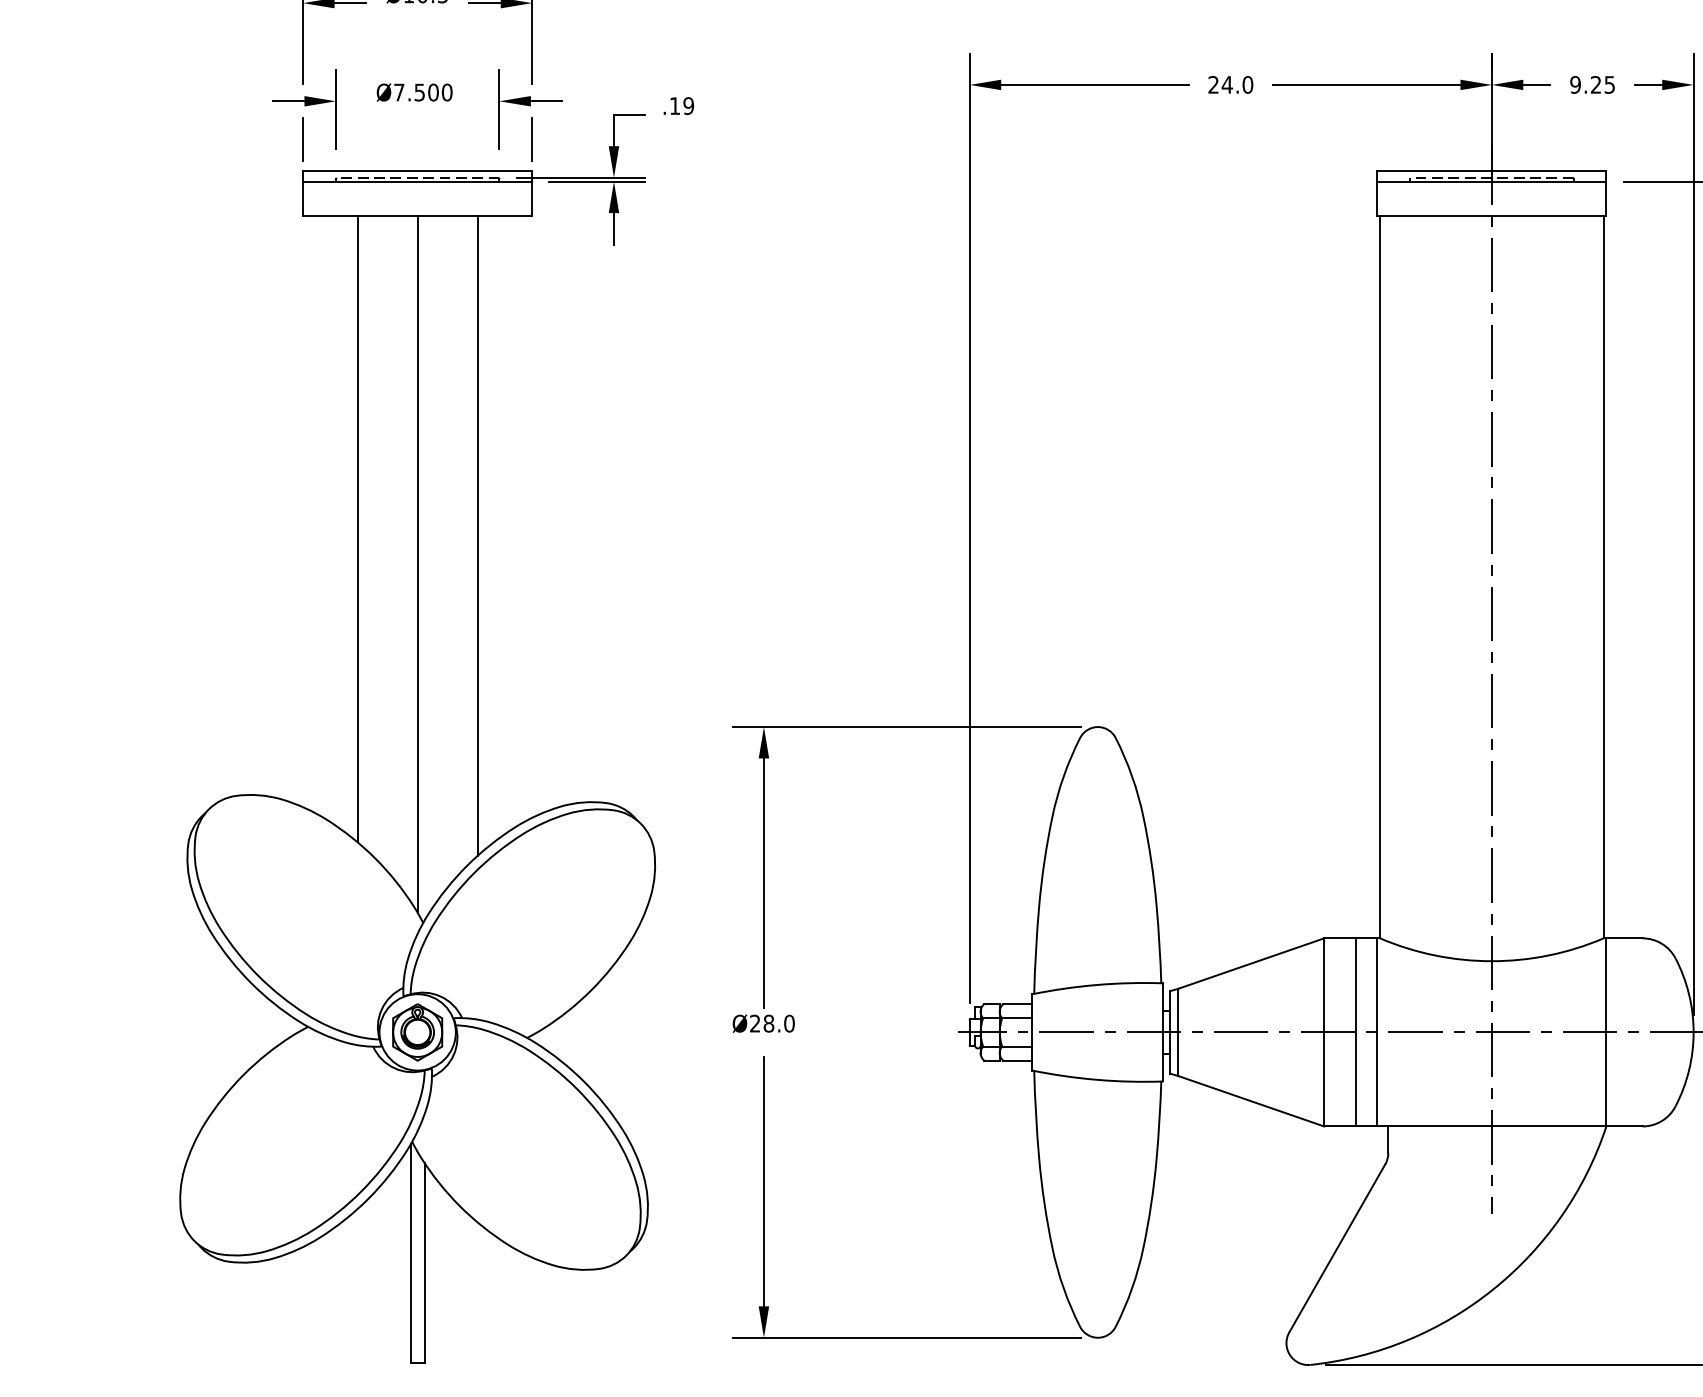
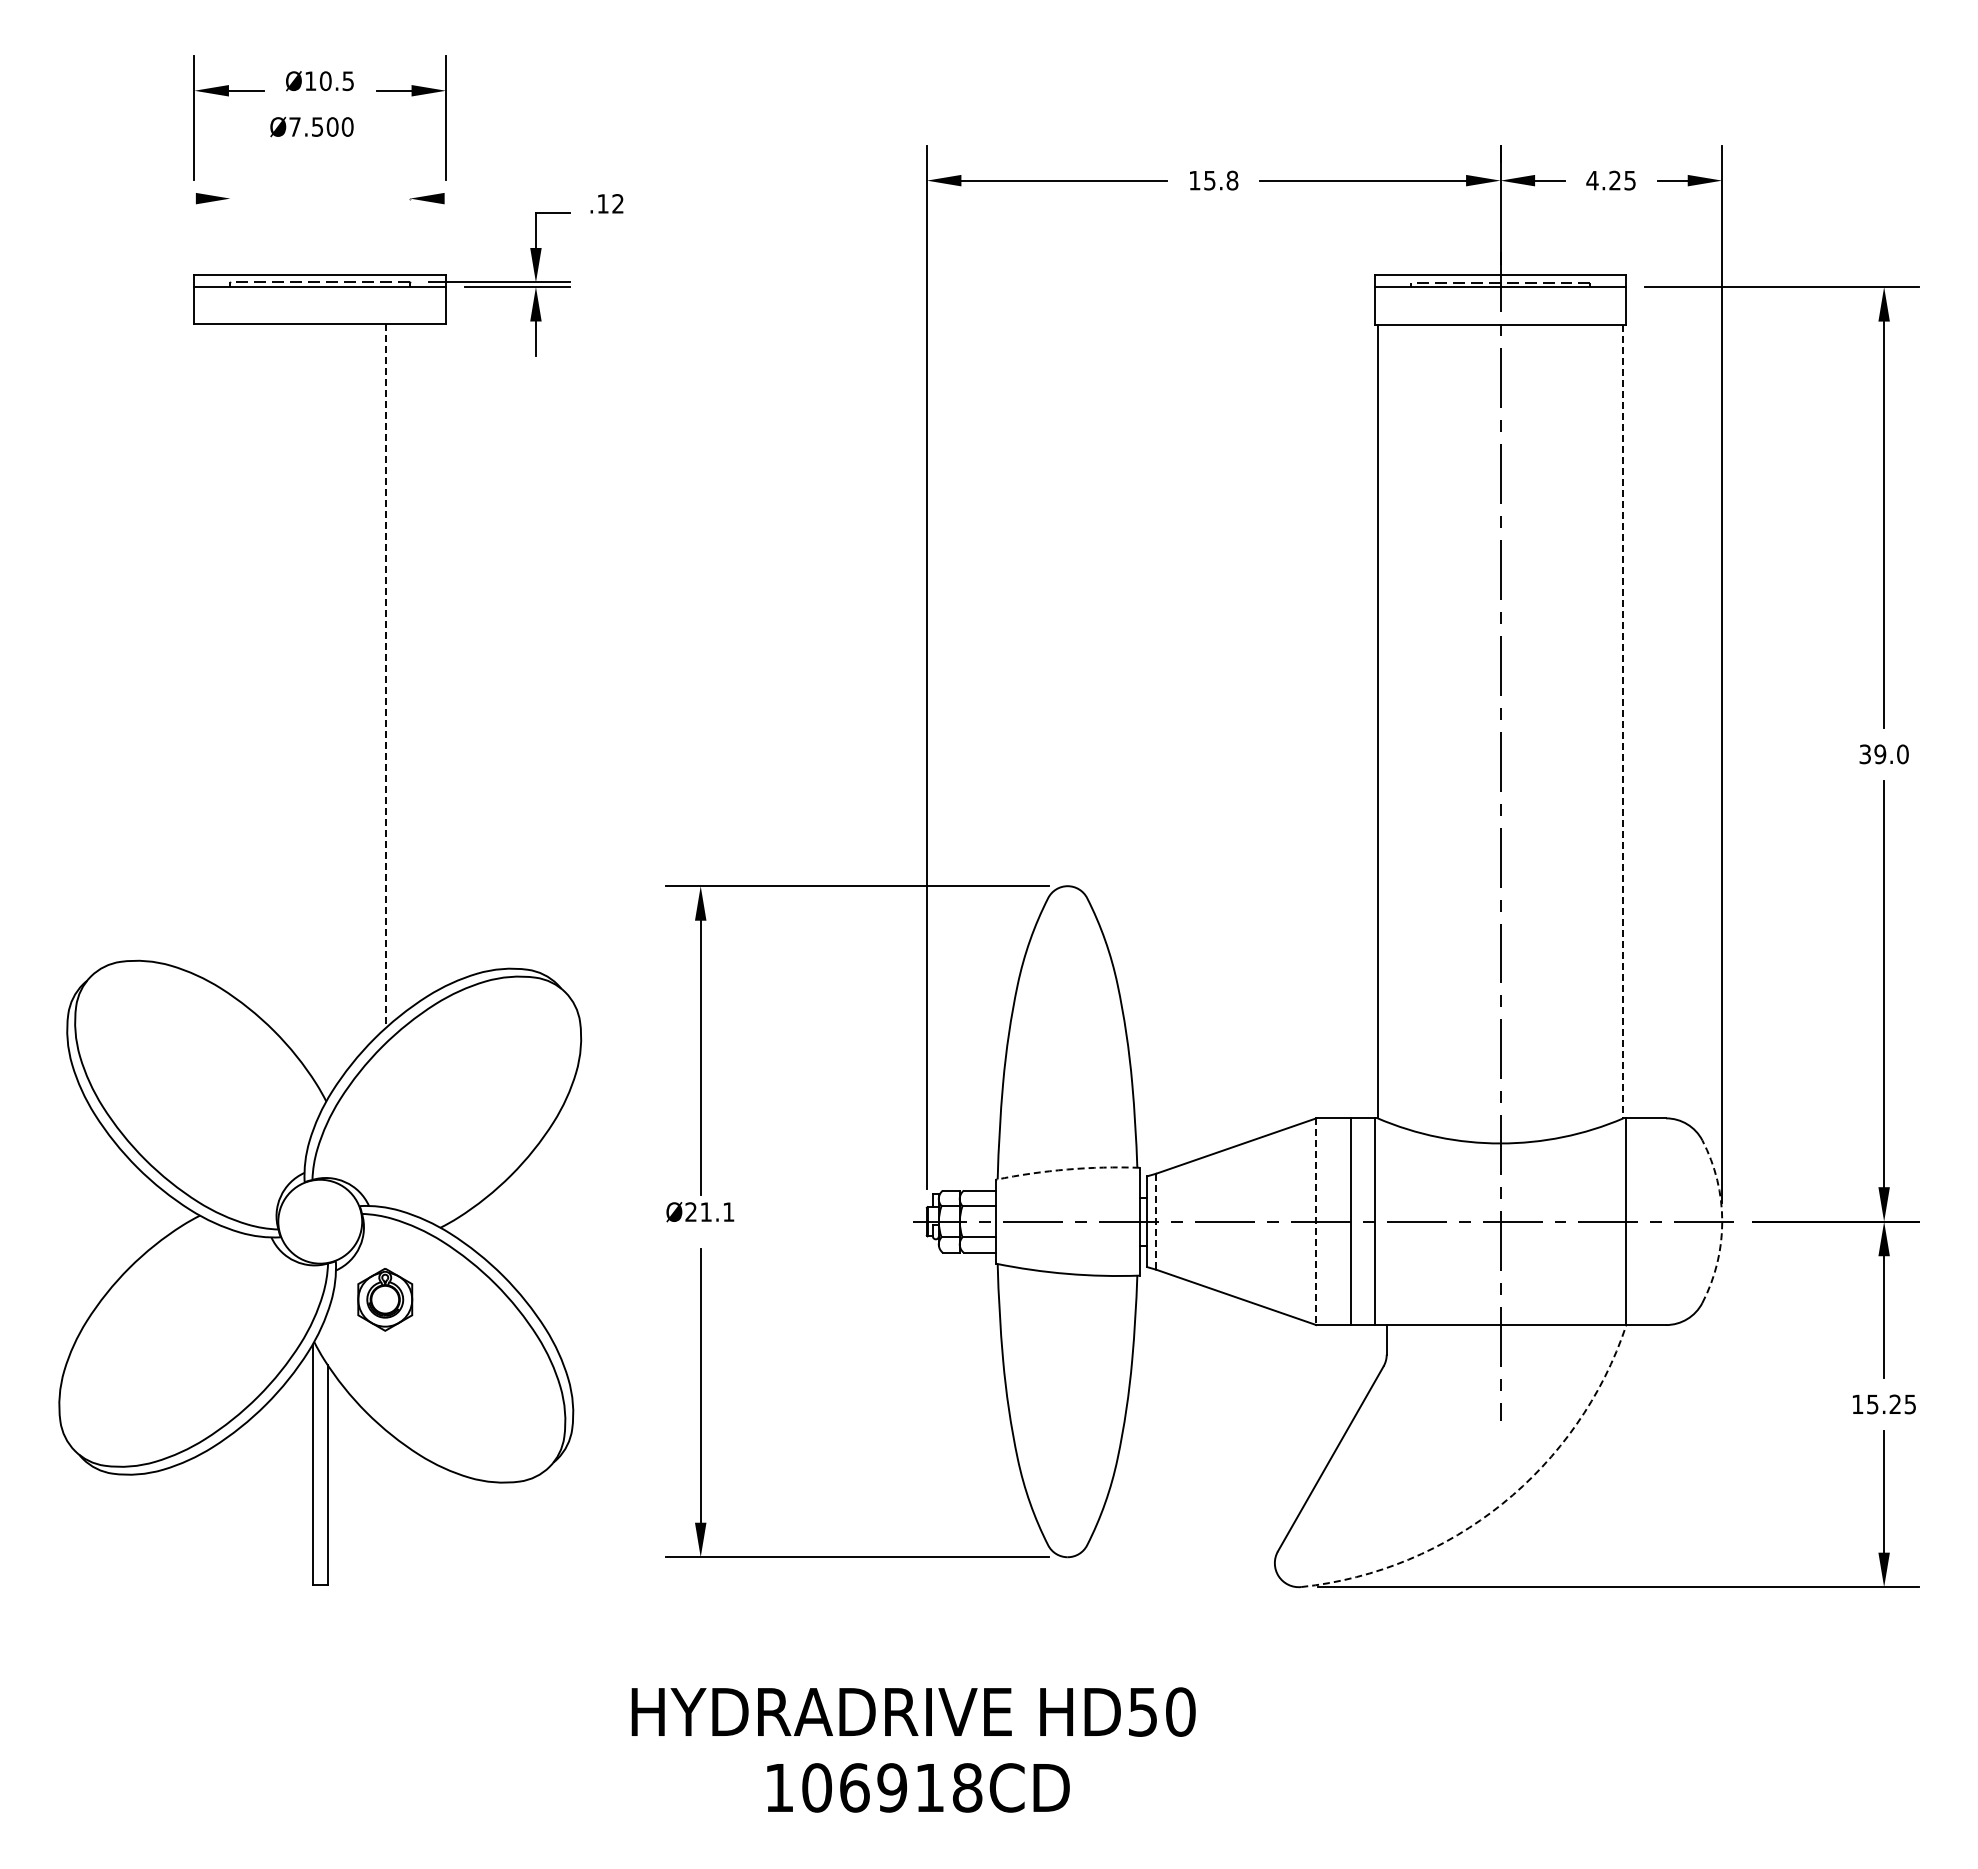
text: (1230, 84) -> (1213, 180), 24.0 -> 15.8
text: (1575, 84) -> (1592, 180), 9.25 -> 4.25
text: (414, 92) -> (311, 126), moved
line: (288, 101) -> (178, 198), removed
line: (546, 101) -> (461, 198), removed
text: (688, 105) -> (617, 203), .19 -> .12
line: (335, 109) -> (230, 207), removed
line: (499, 109) -> (410, 207), removed
line: (302, 139) -> (193, 240), removed
line: (532, 139) -> (446, 240), removed
line: (357, 528) -> (254, 668), removed
line: (477, 536) -> (386, 676), solid -> dashed
line: (417, 564) -> (320, 707), removed
line: (1603, 577) -> (1623, 721), solid -> dashed
arc: (1097, 984) -> (1067, 1169), solid -> dashed
text: (779, 1023) -> (717, 1211), Ø28.0 -> Ø21.1
part: (417, 1032) -> (385, 1299), moved
line: (1178, 1032) -> (1156, 1221), solid -> dashed
arc: (1693, 1032) -> (1722, 1221), solid -> dashed
line: (1324, 1033) -> (1316, 1222), solid -> dashed
arc: (1493, 1288) -> (1502, 1503), solid -> dashed

